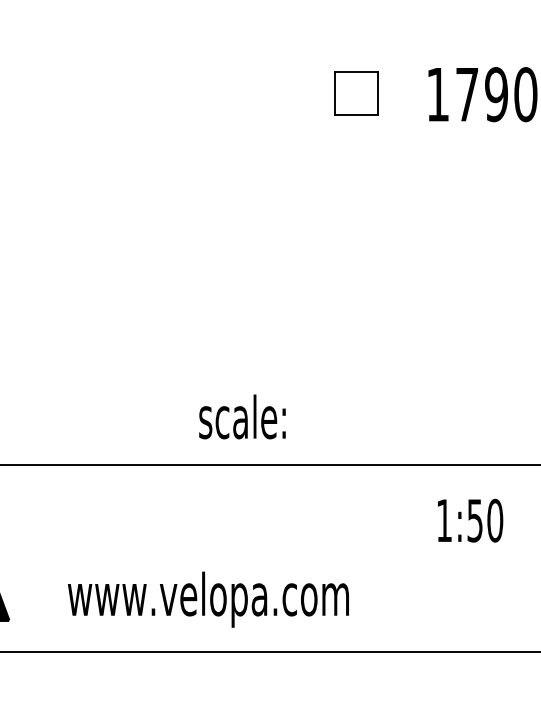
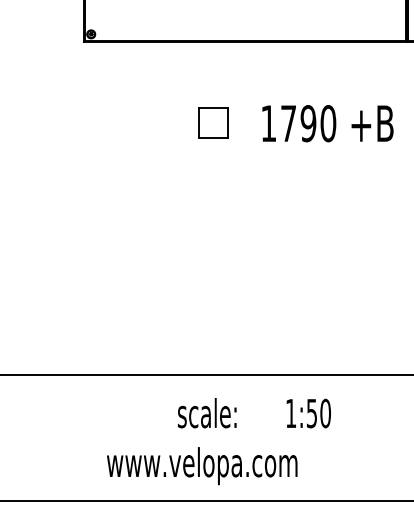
text: (242, 417) -> (207, 413), moved
text: (469, 520) -> (308, 413), moved
text: (208, 600) -> (202, 466), moved

